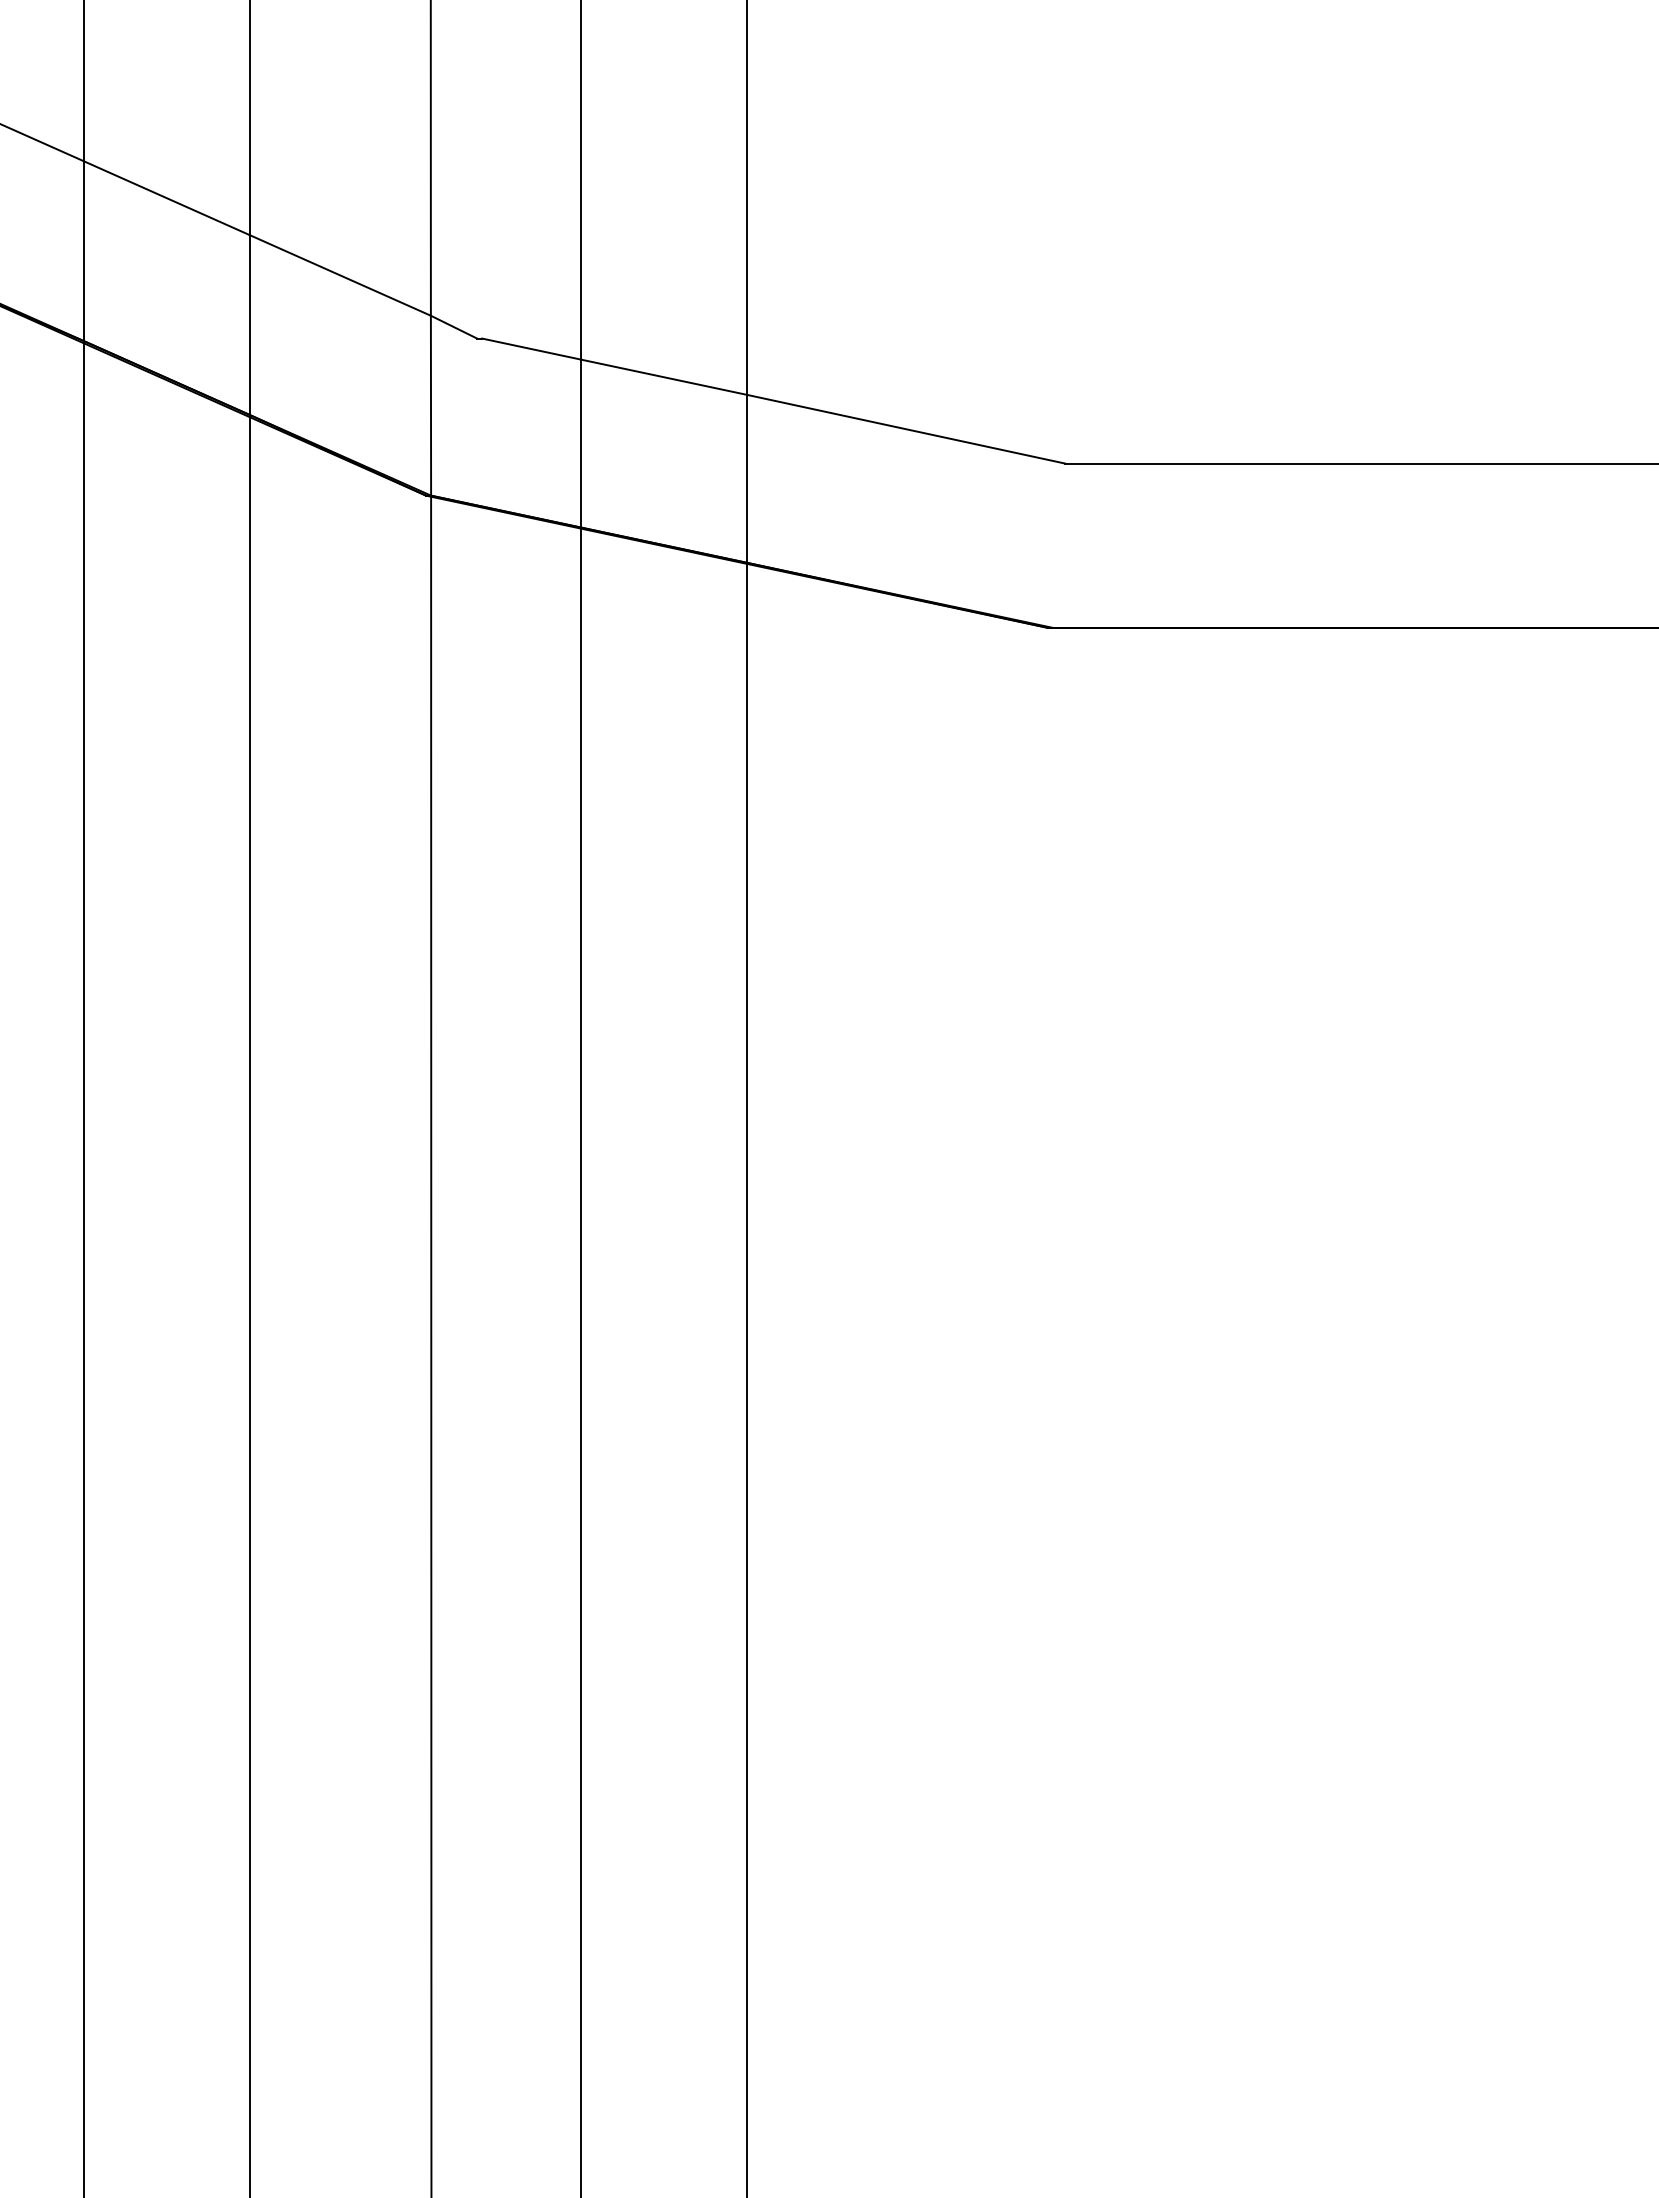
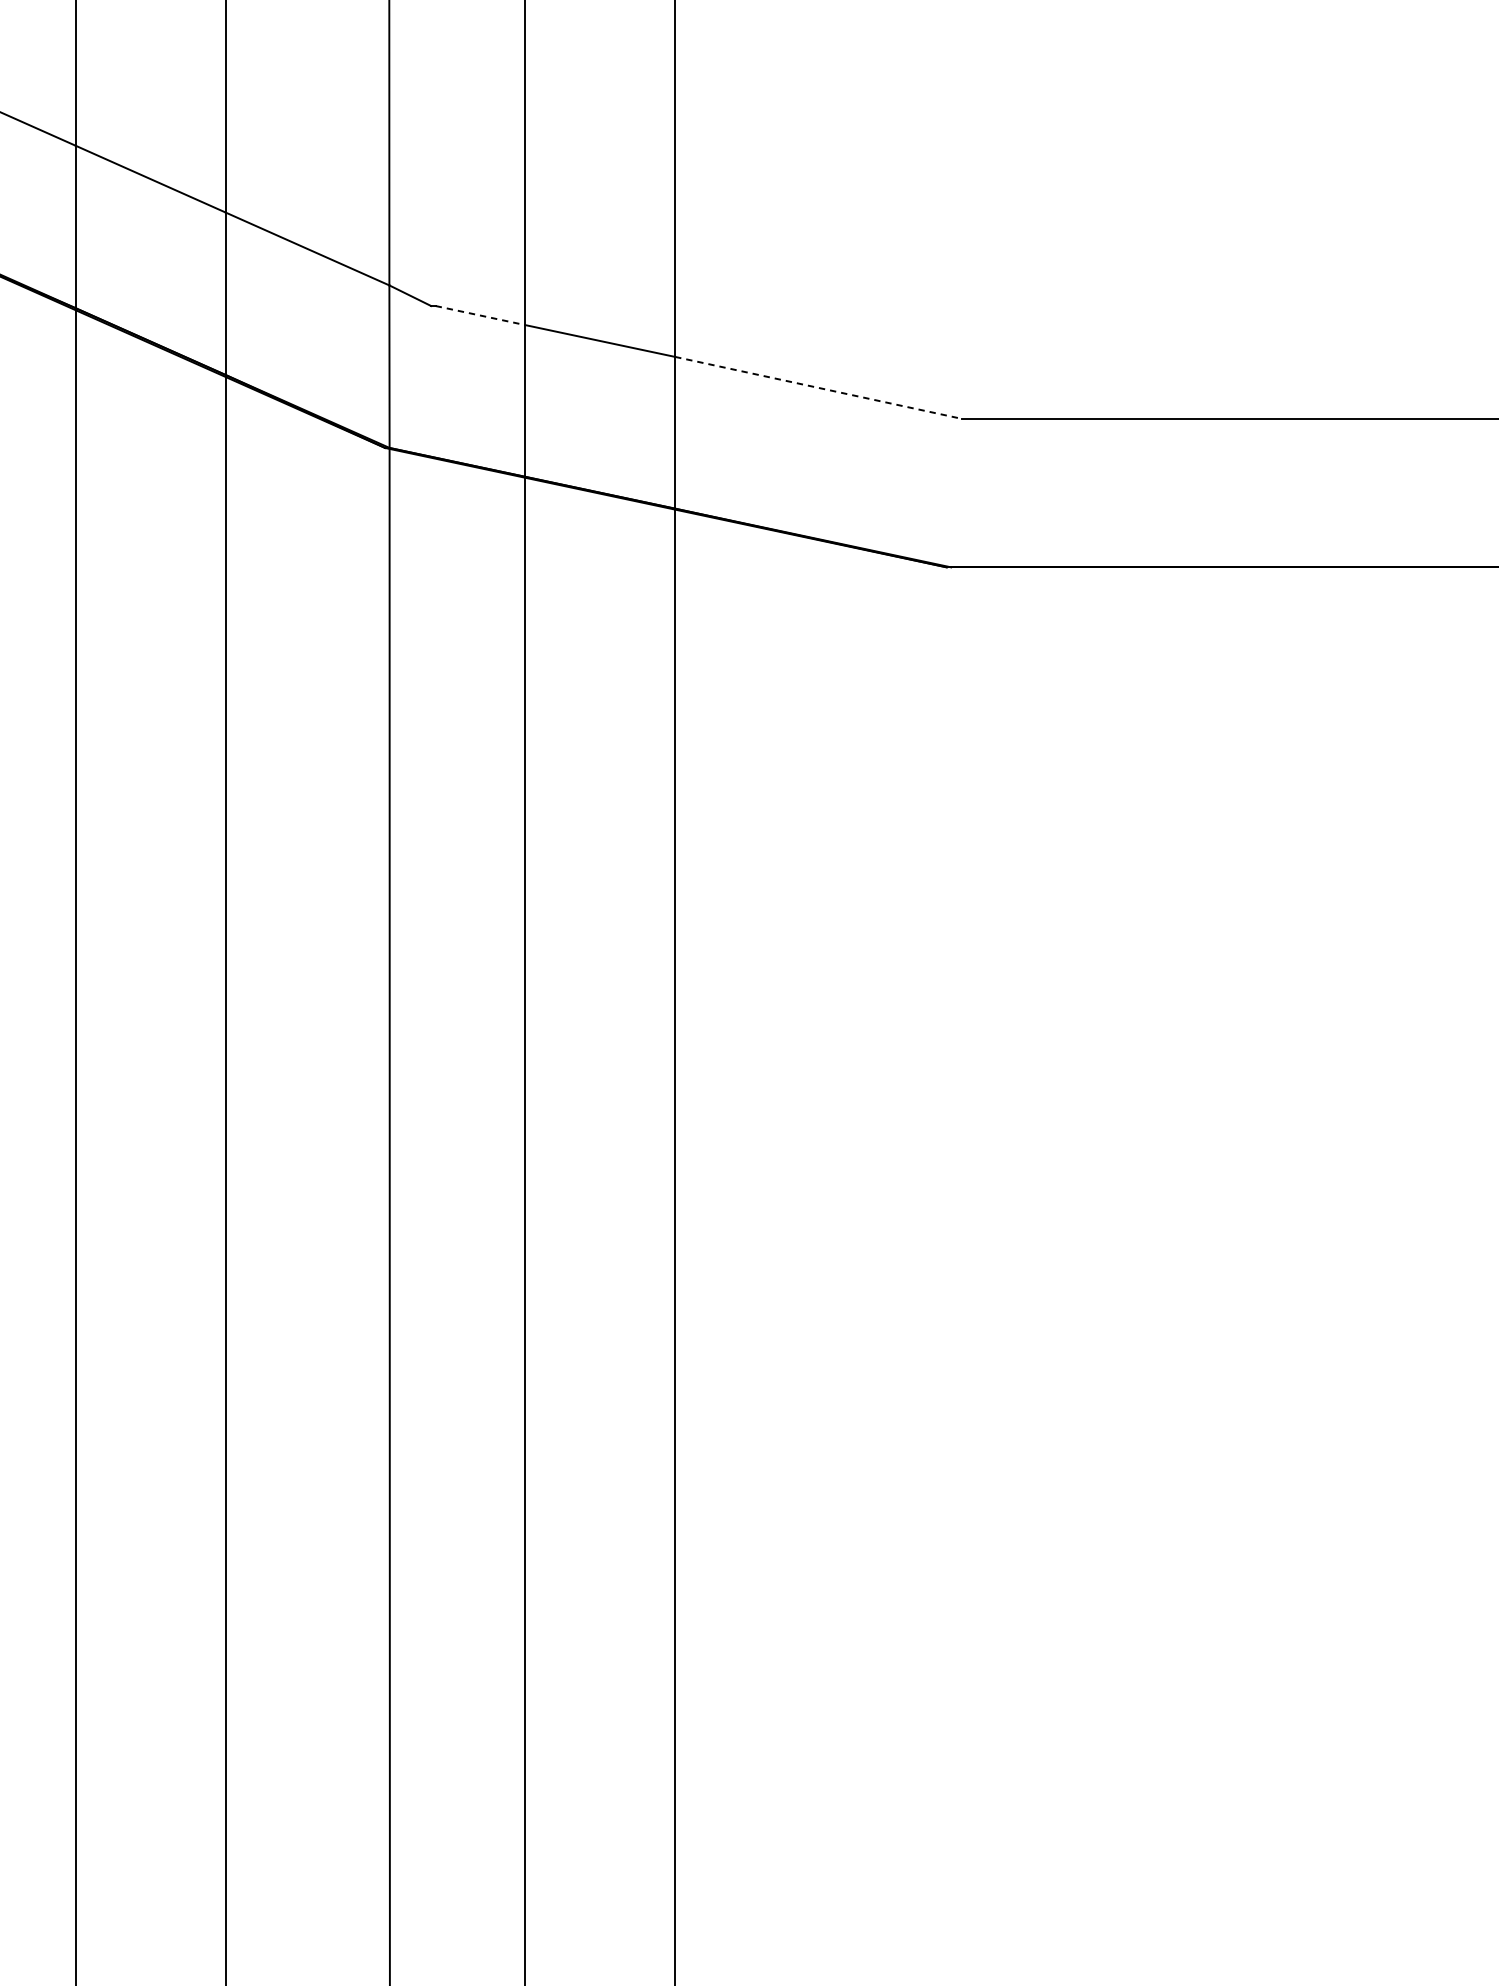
line: (531, 349) -> (480, 315), solid -> dashed
line: (906, 429) -> (819, 388), solid -> dashed

